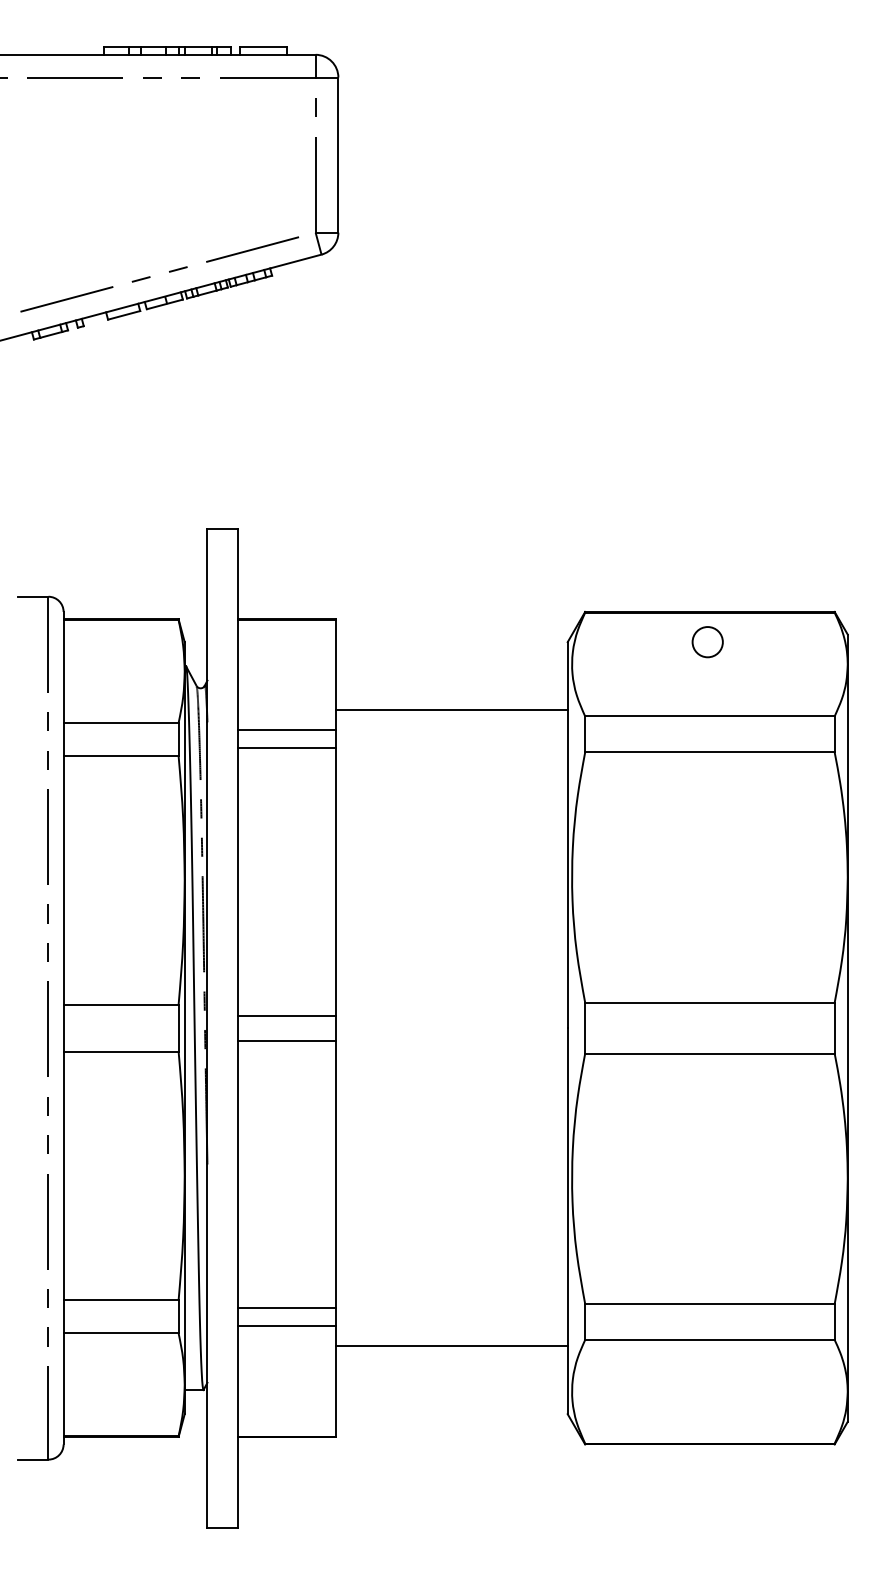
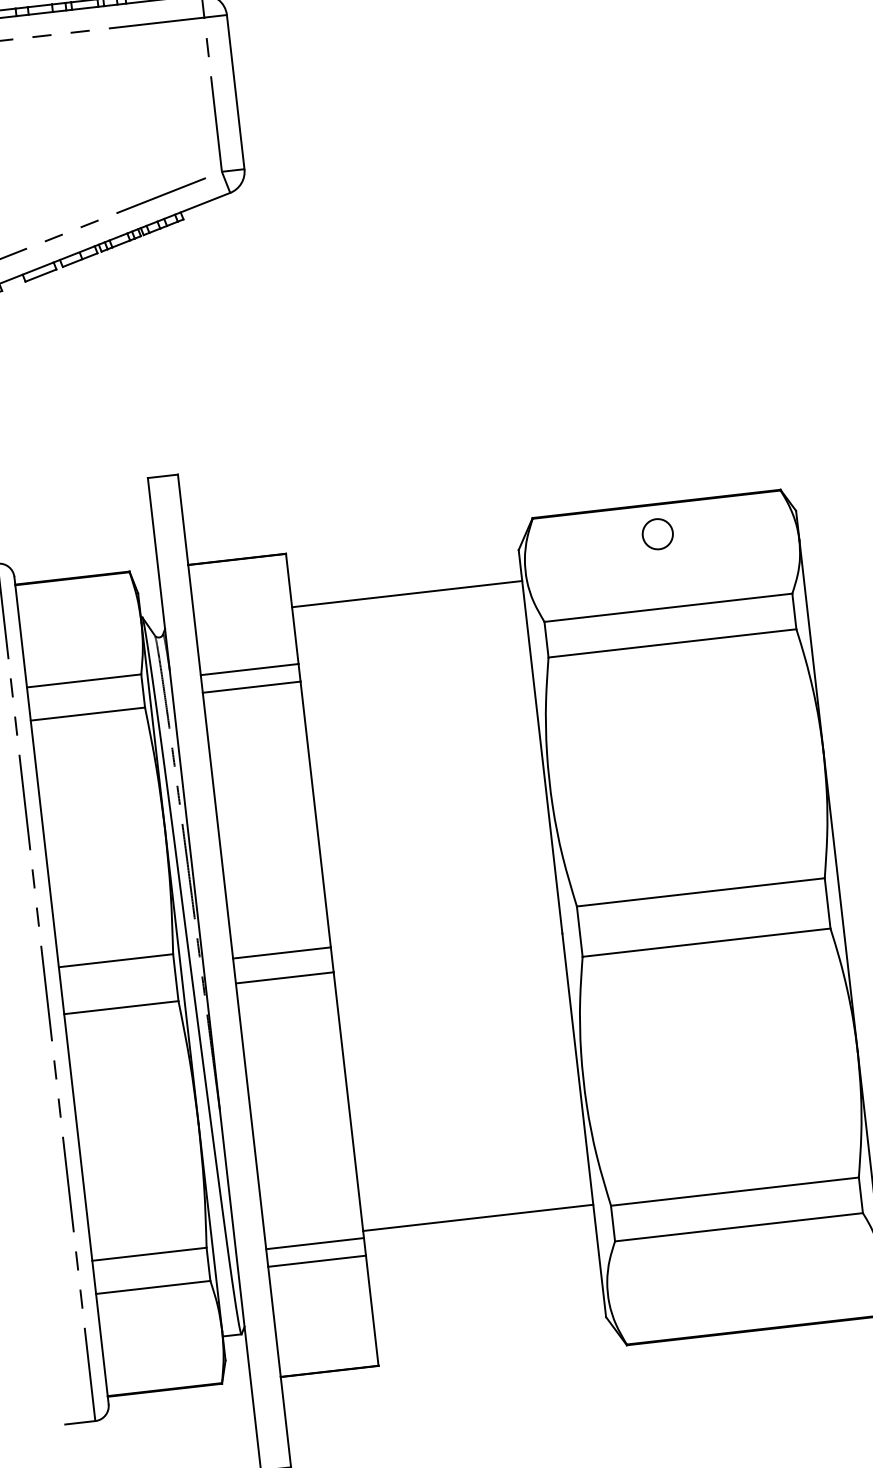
line: (451, 710) -> (406, 594), moved
line: (451, 1346) -> (477, 1218), moved

